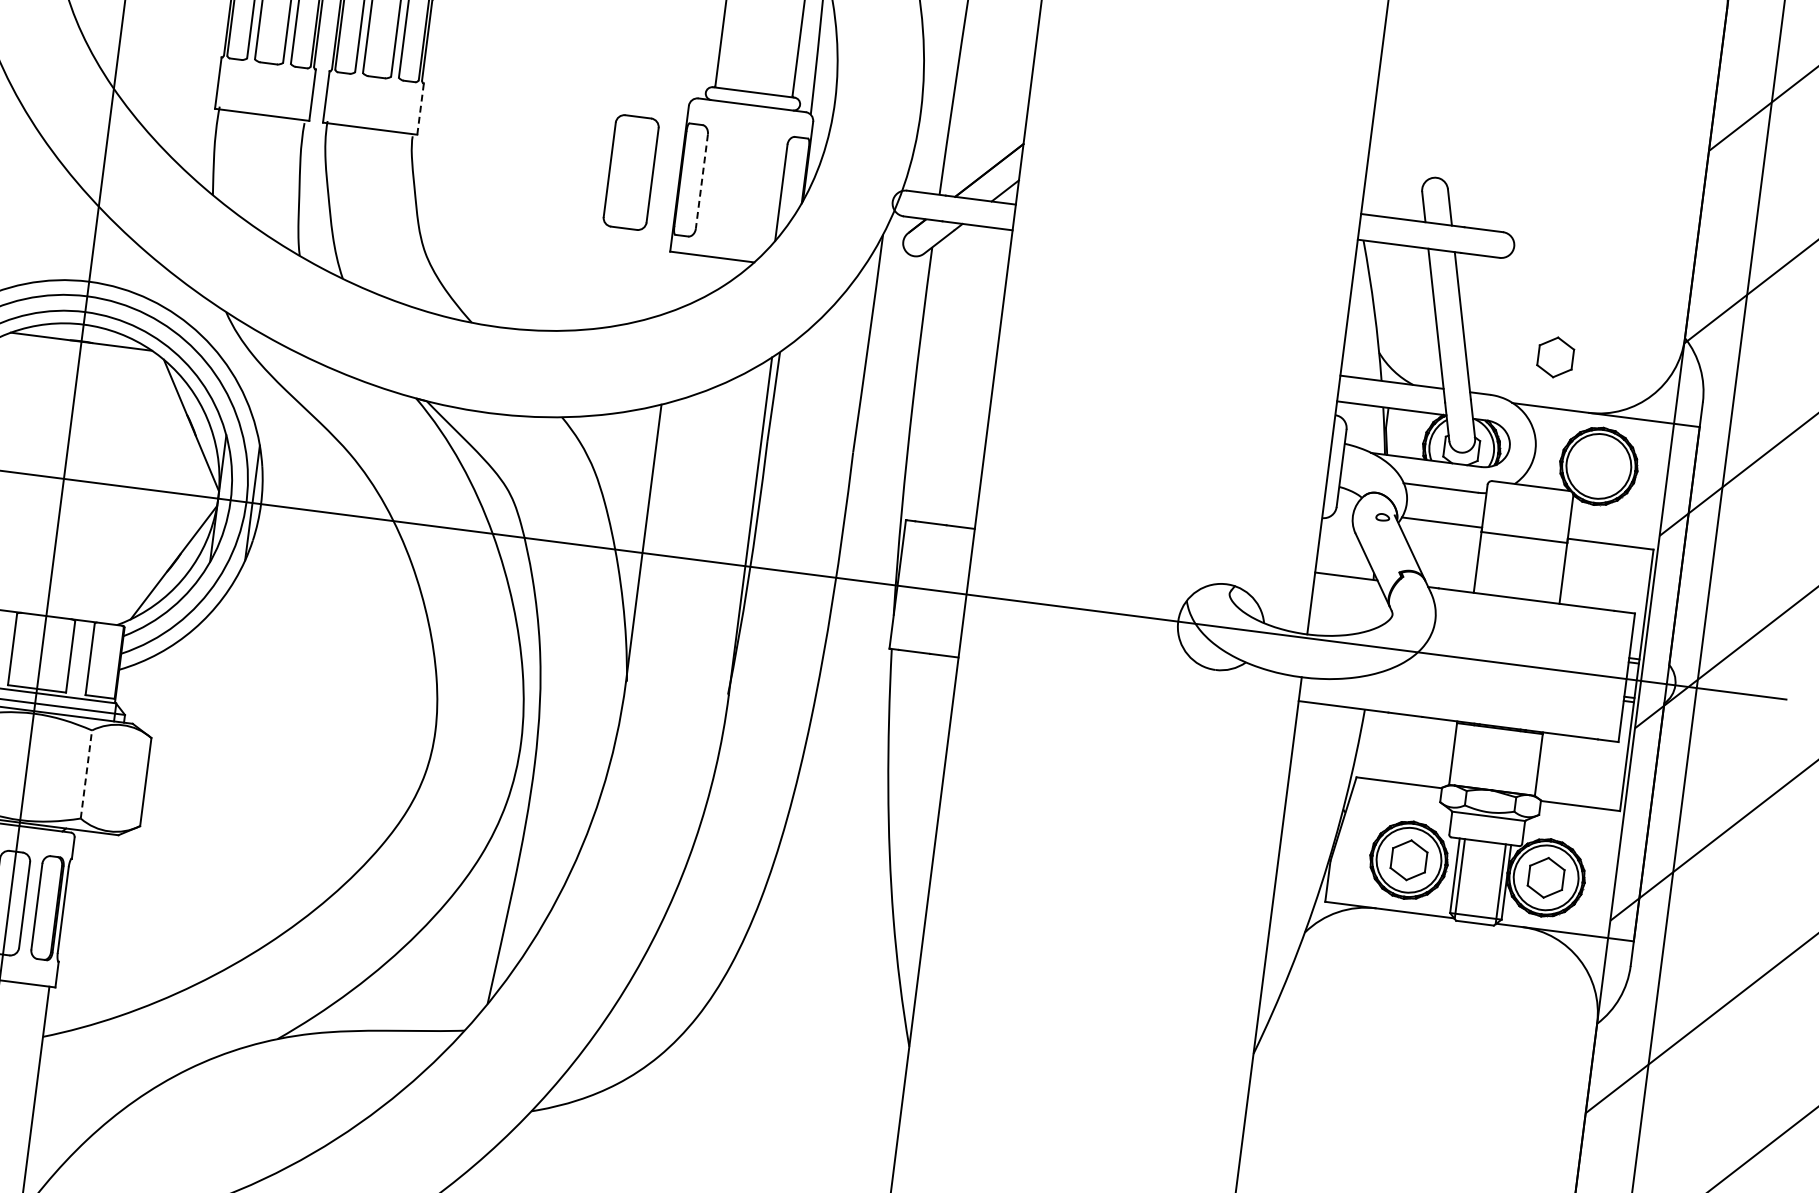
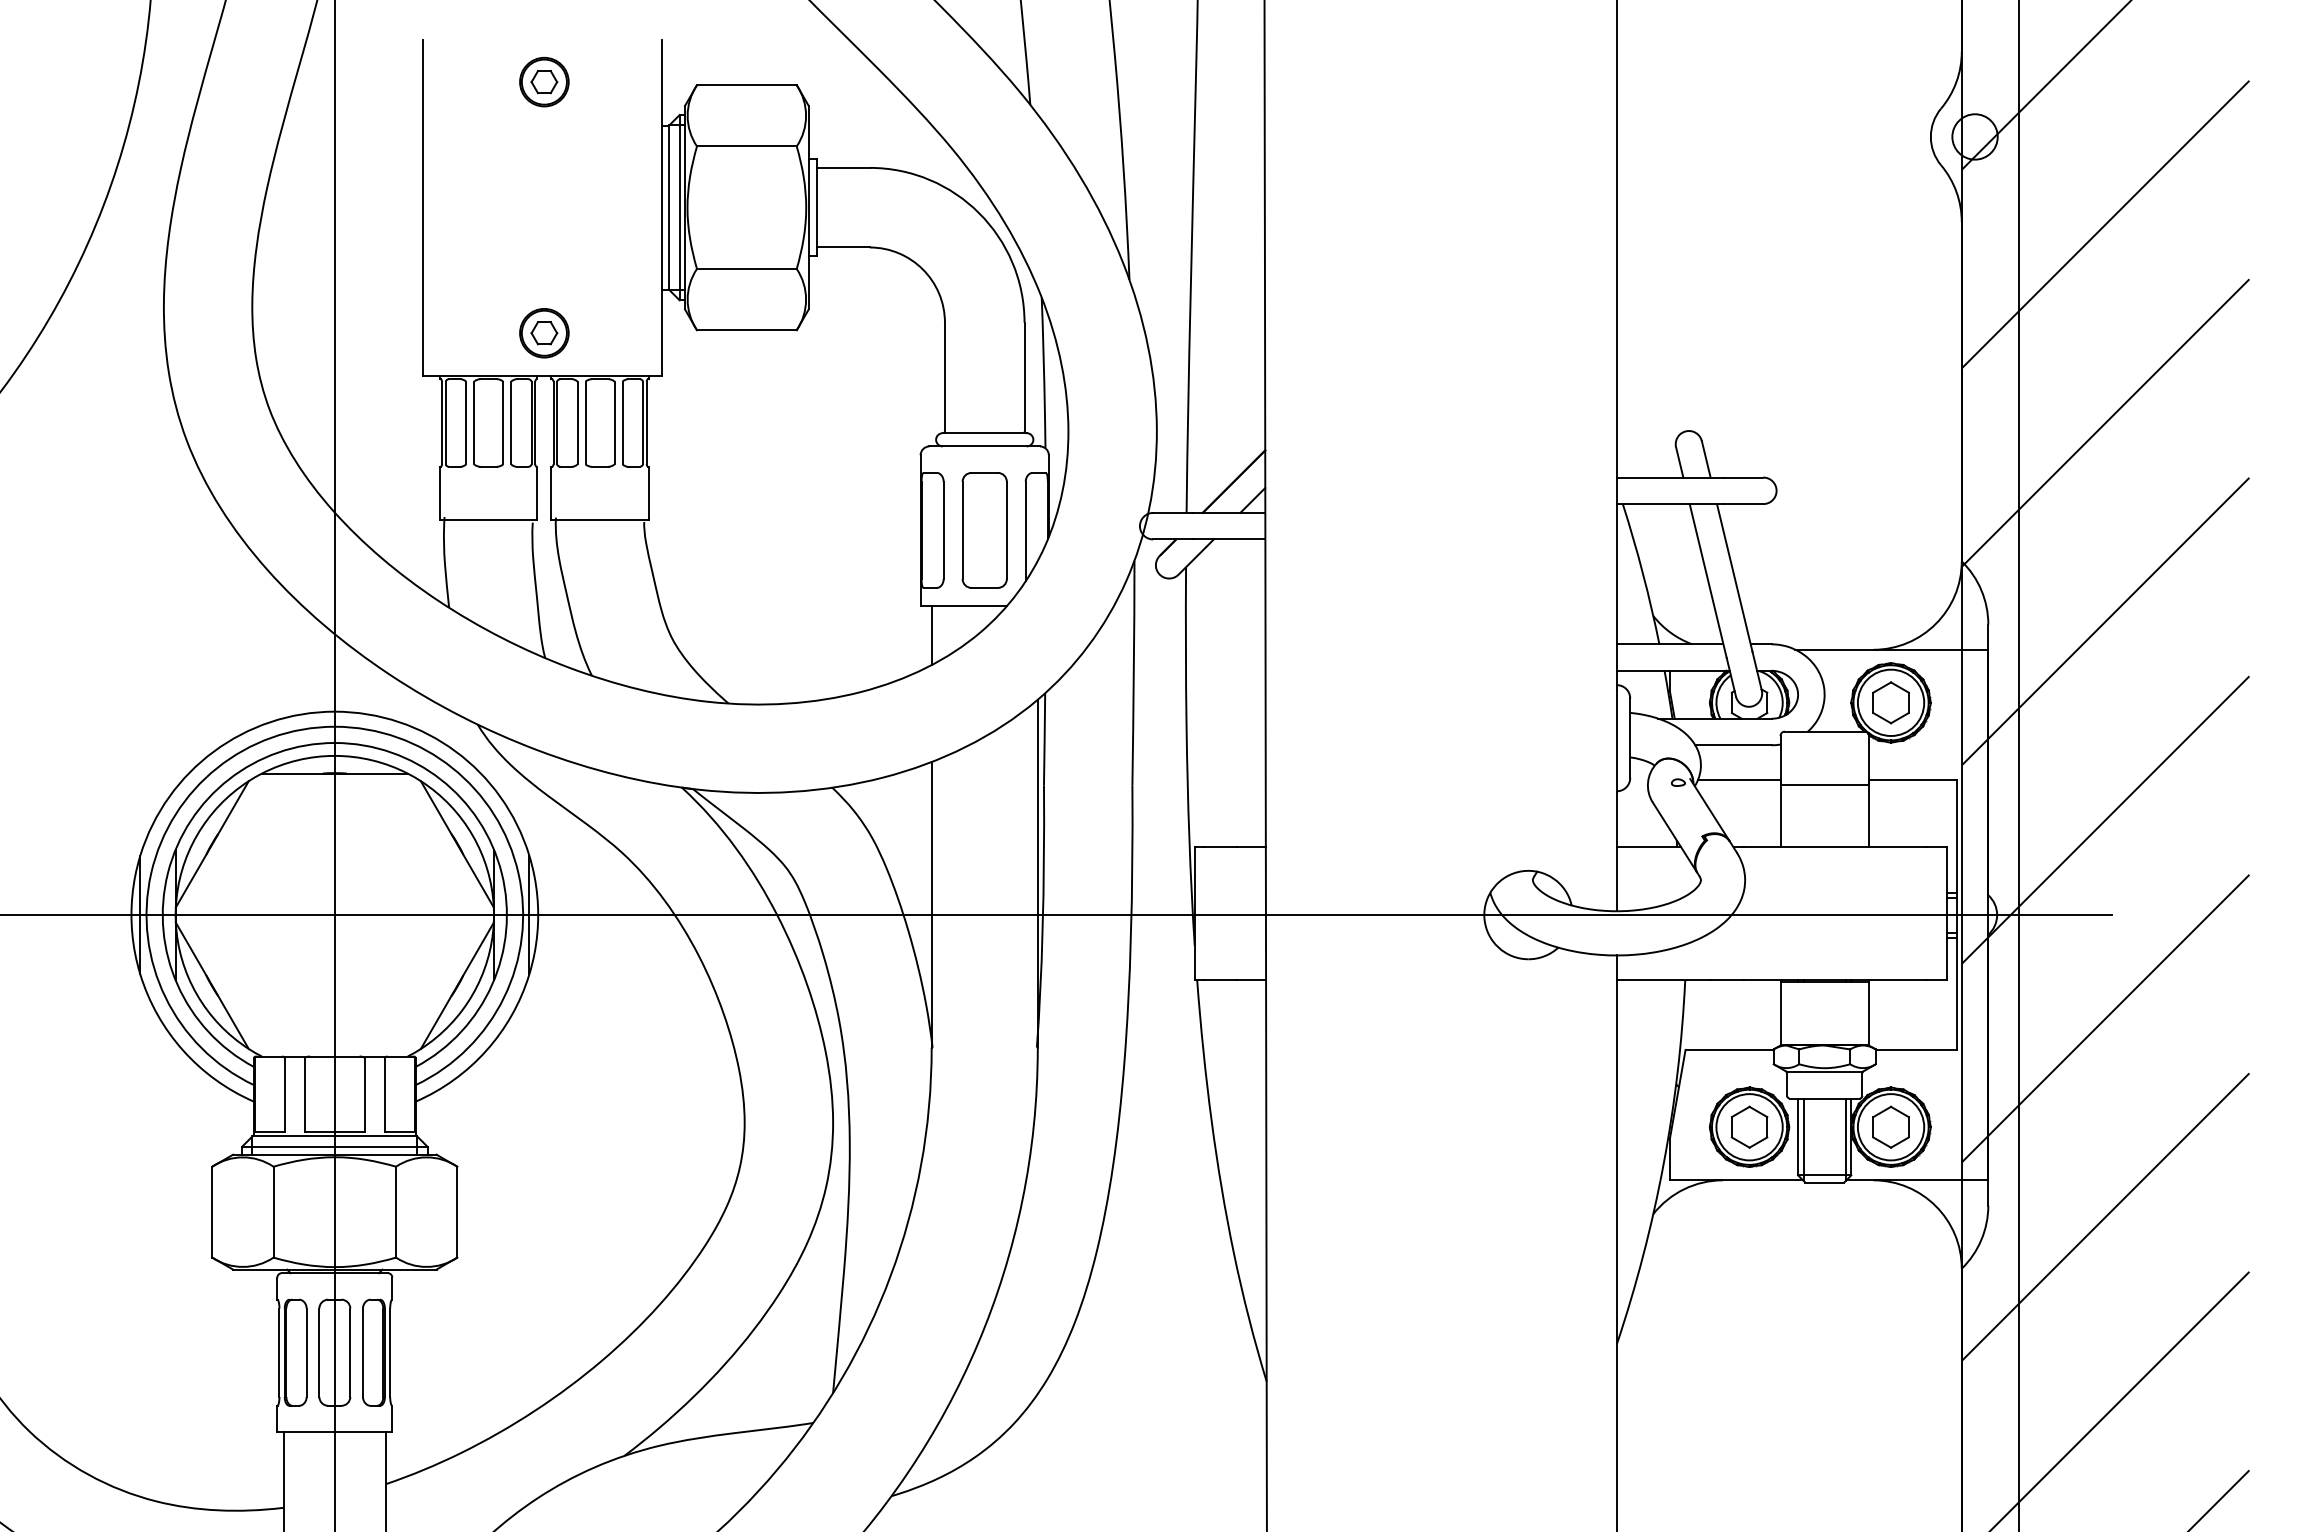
line: (420, 109) -> (648, 493), dashed -> solid
part: (630, 172) -> (984, 530), moved
line: (701, 181) -> (943, 530), dashed -> solid
line: (677, 281) -> (931, 635), added
part: (1555, 357) -> (1890, 702), moved
line: (86, 773) -> (396, 1211), dashed -> solid

